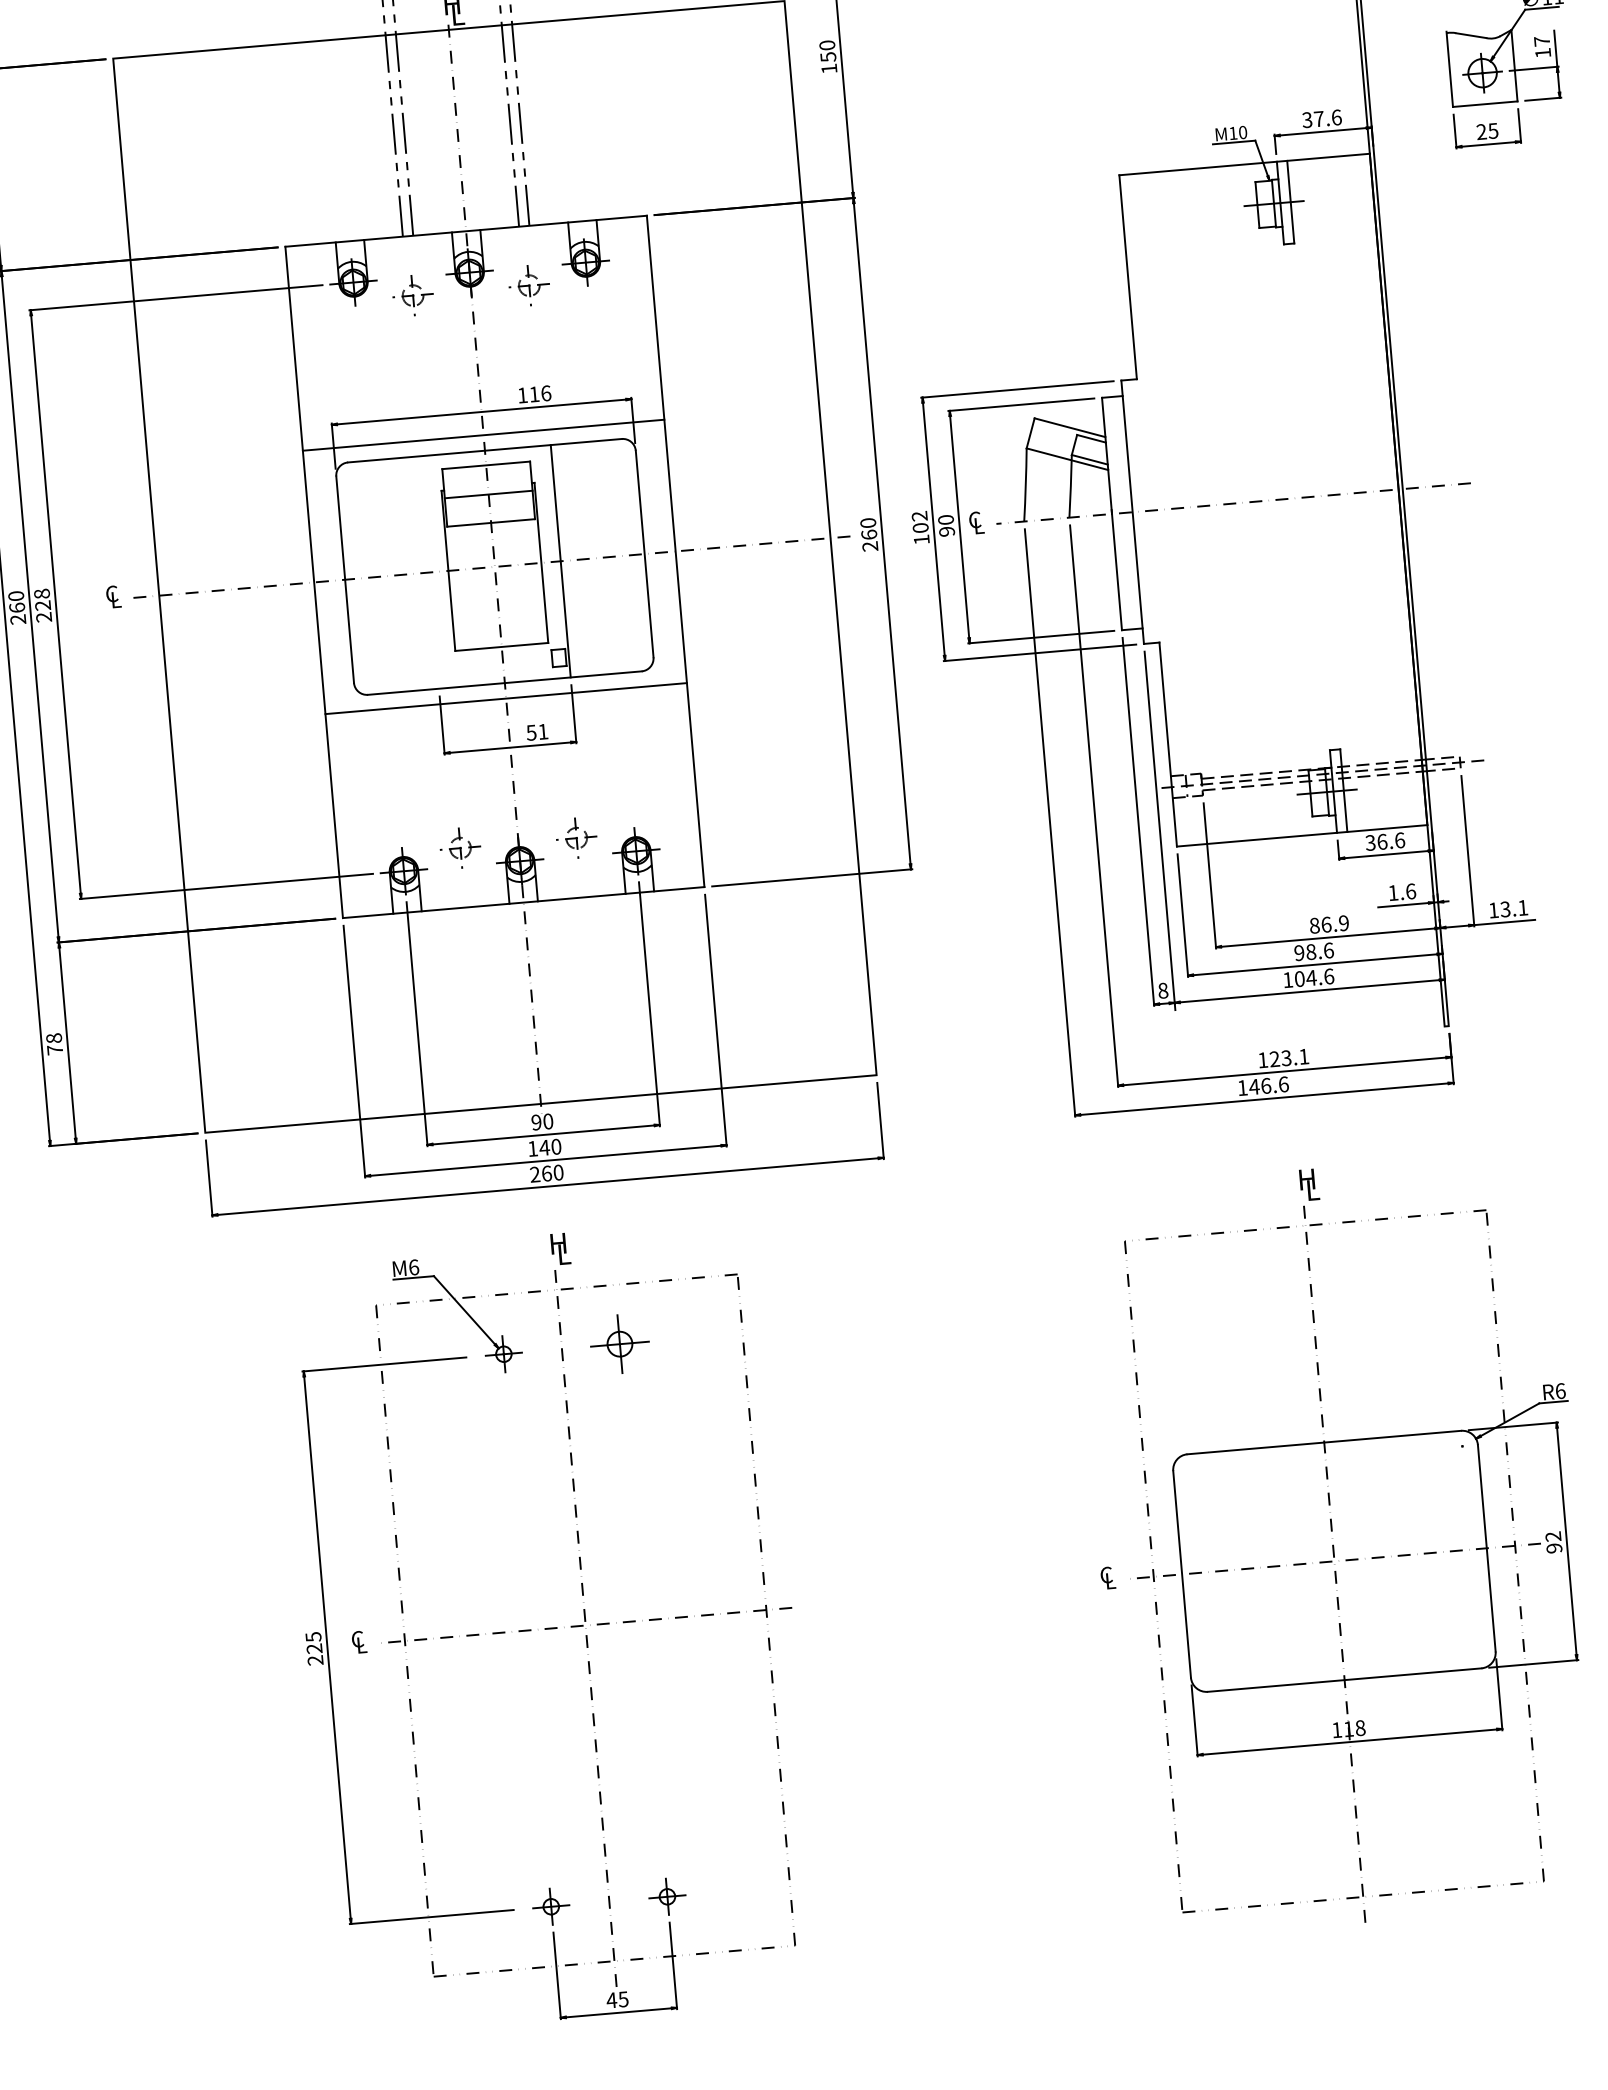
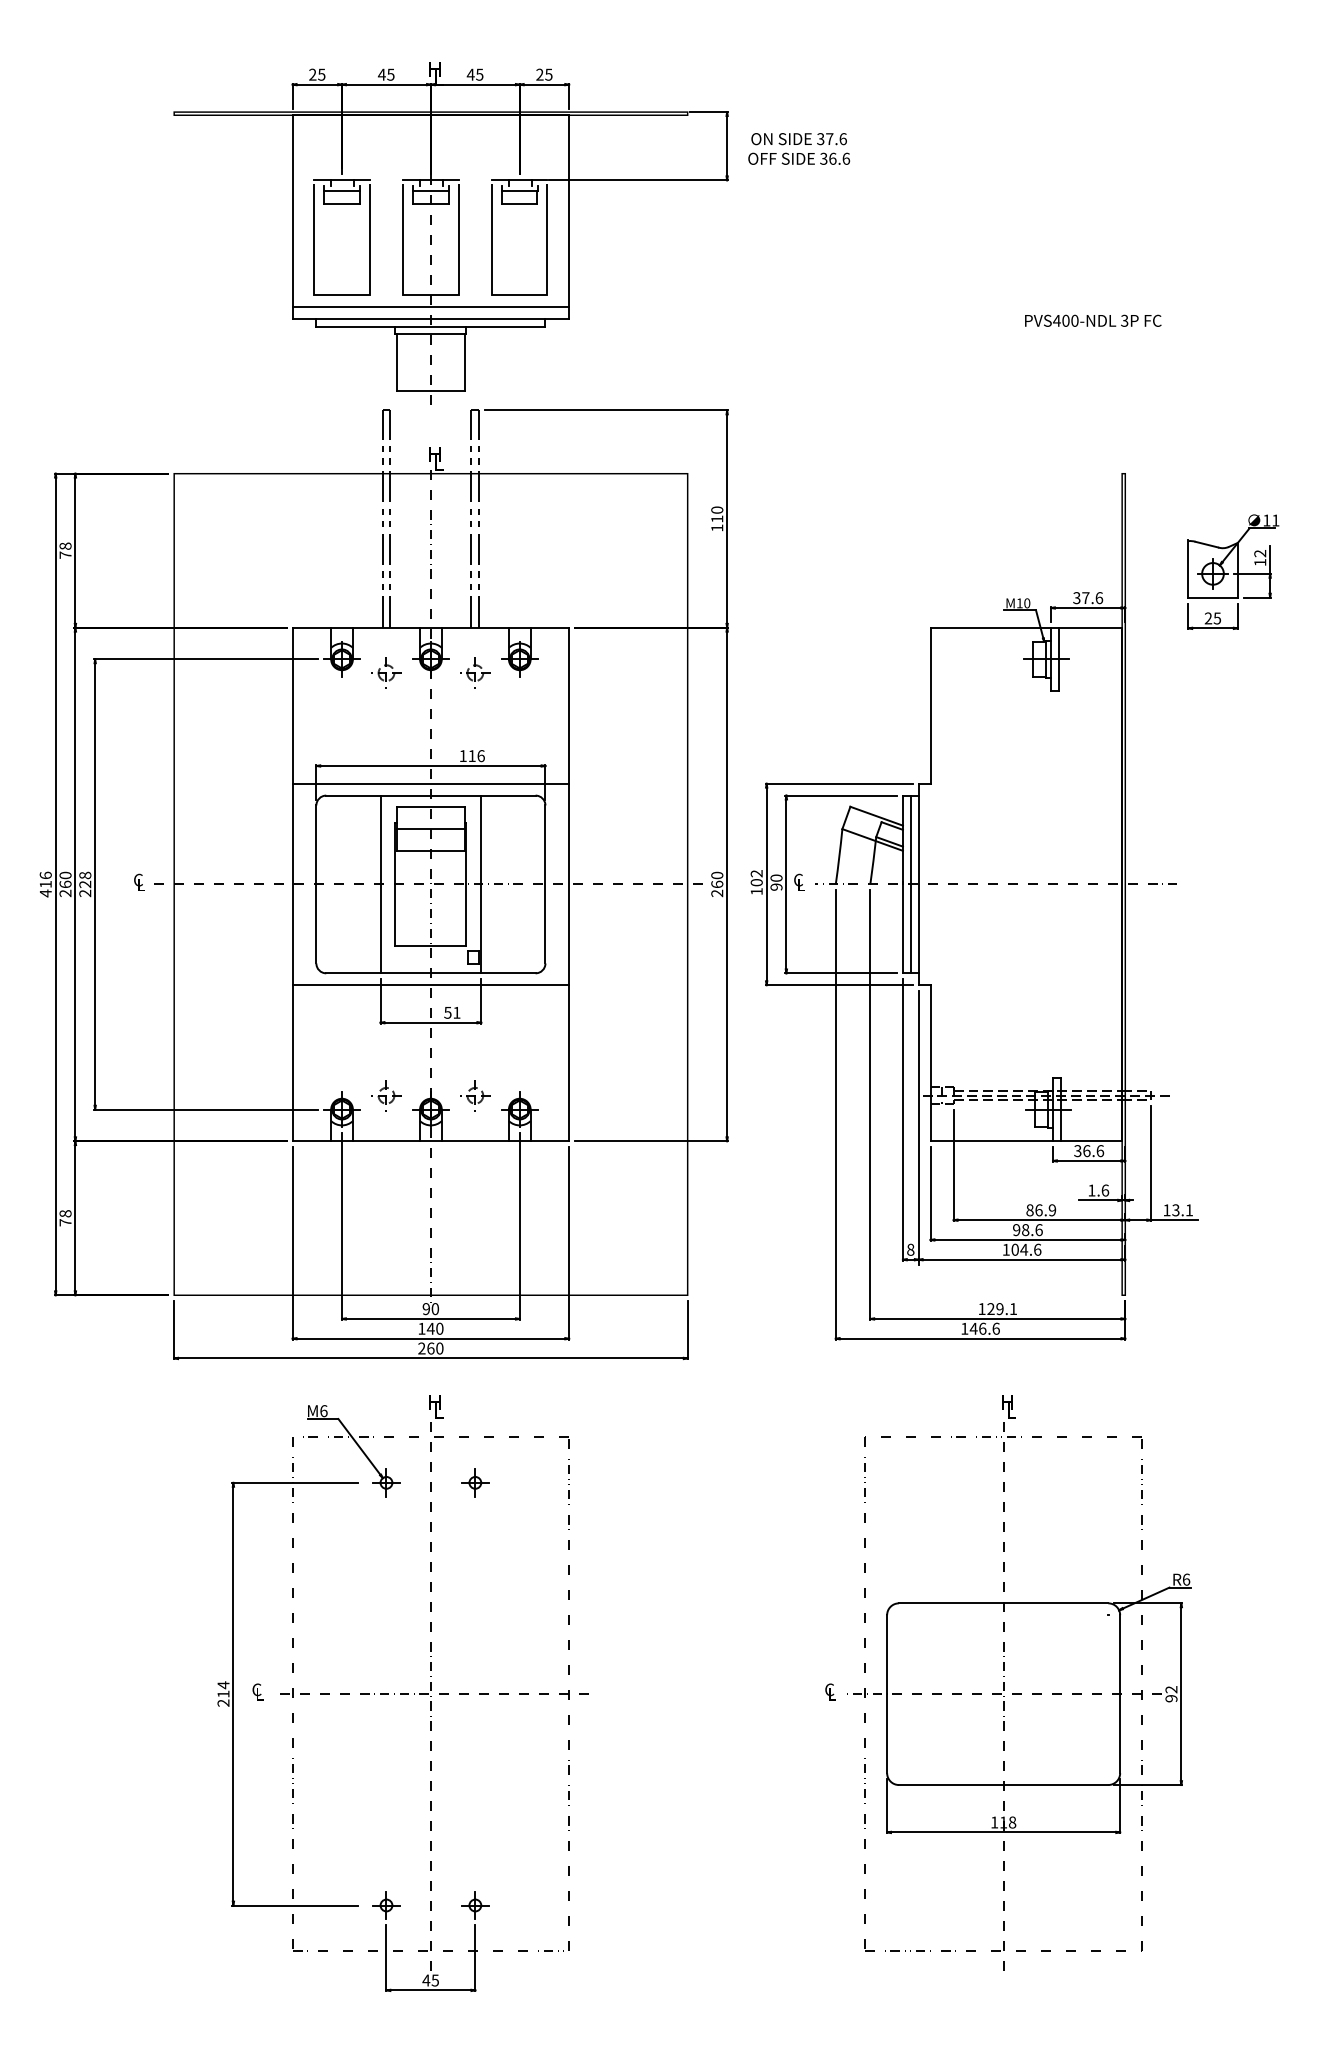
text: (1542, 41) -> (1260, 553), 17 -> 12
text: (828, 56) -> (717, 518), 150 -> 110
line: (1121, 513) -> (910, 884), added
line: (428, 572) -> (380, 884), added
text: (1285, 1058) -> (999, 1309), 123.1 -> 129.1
part: (620, 1343) -> (475, 1482), size x0.62
text: (313, 1642) -> (223, 1689), 225 -> 214

